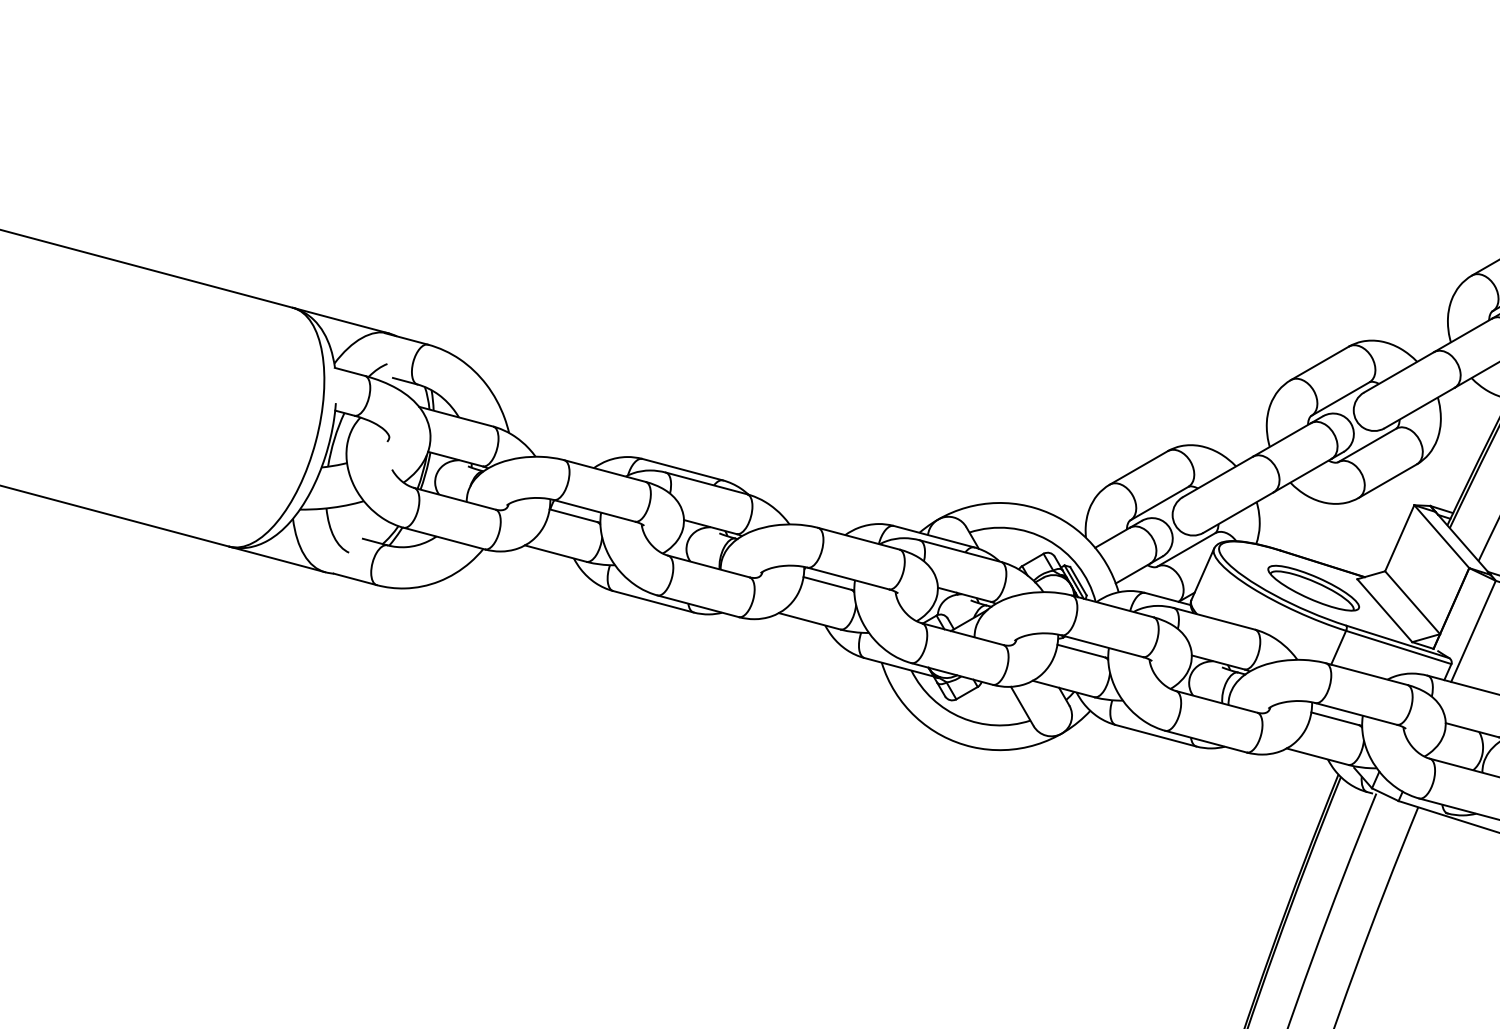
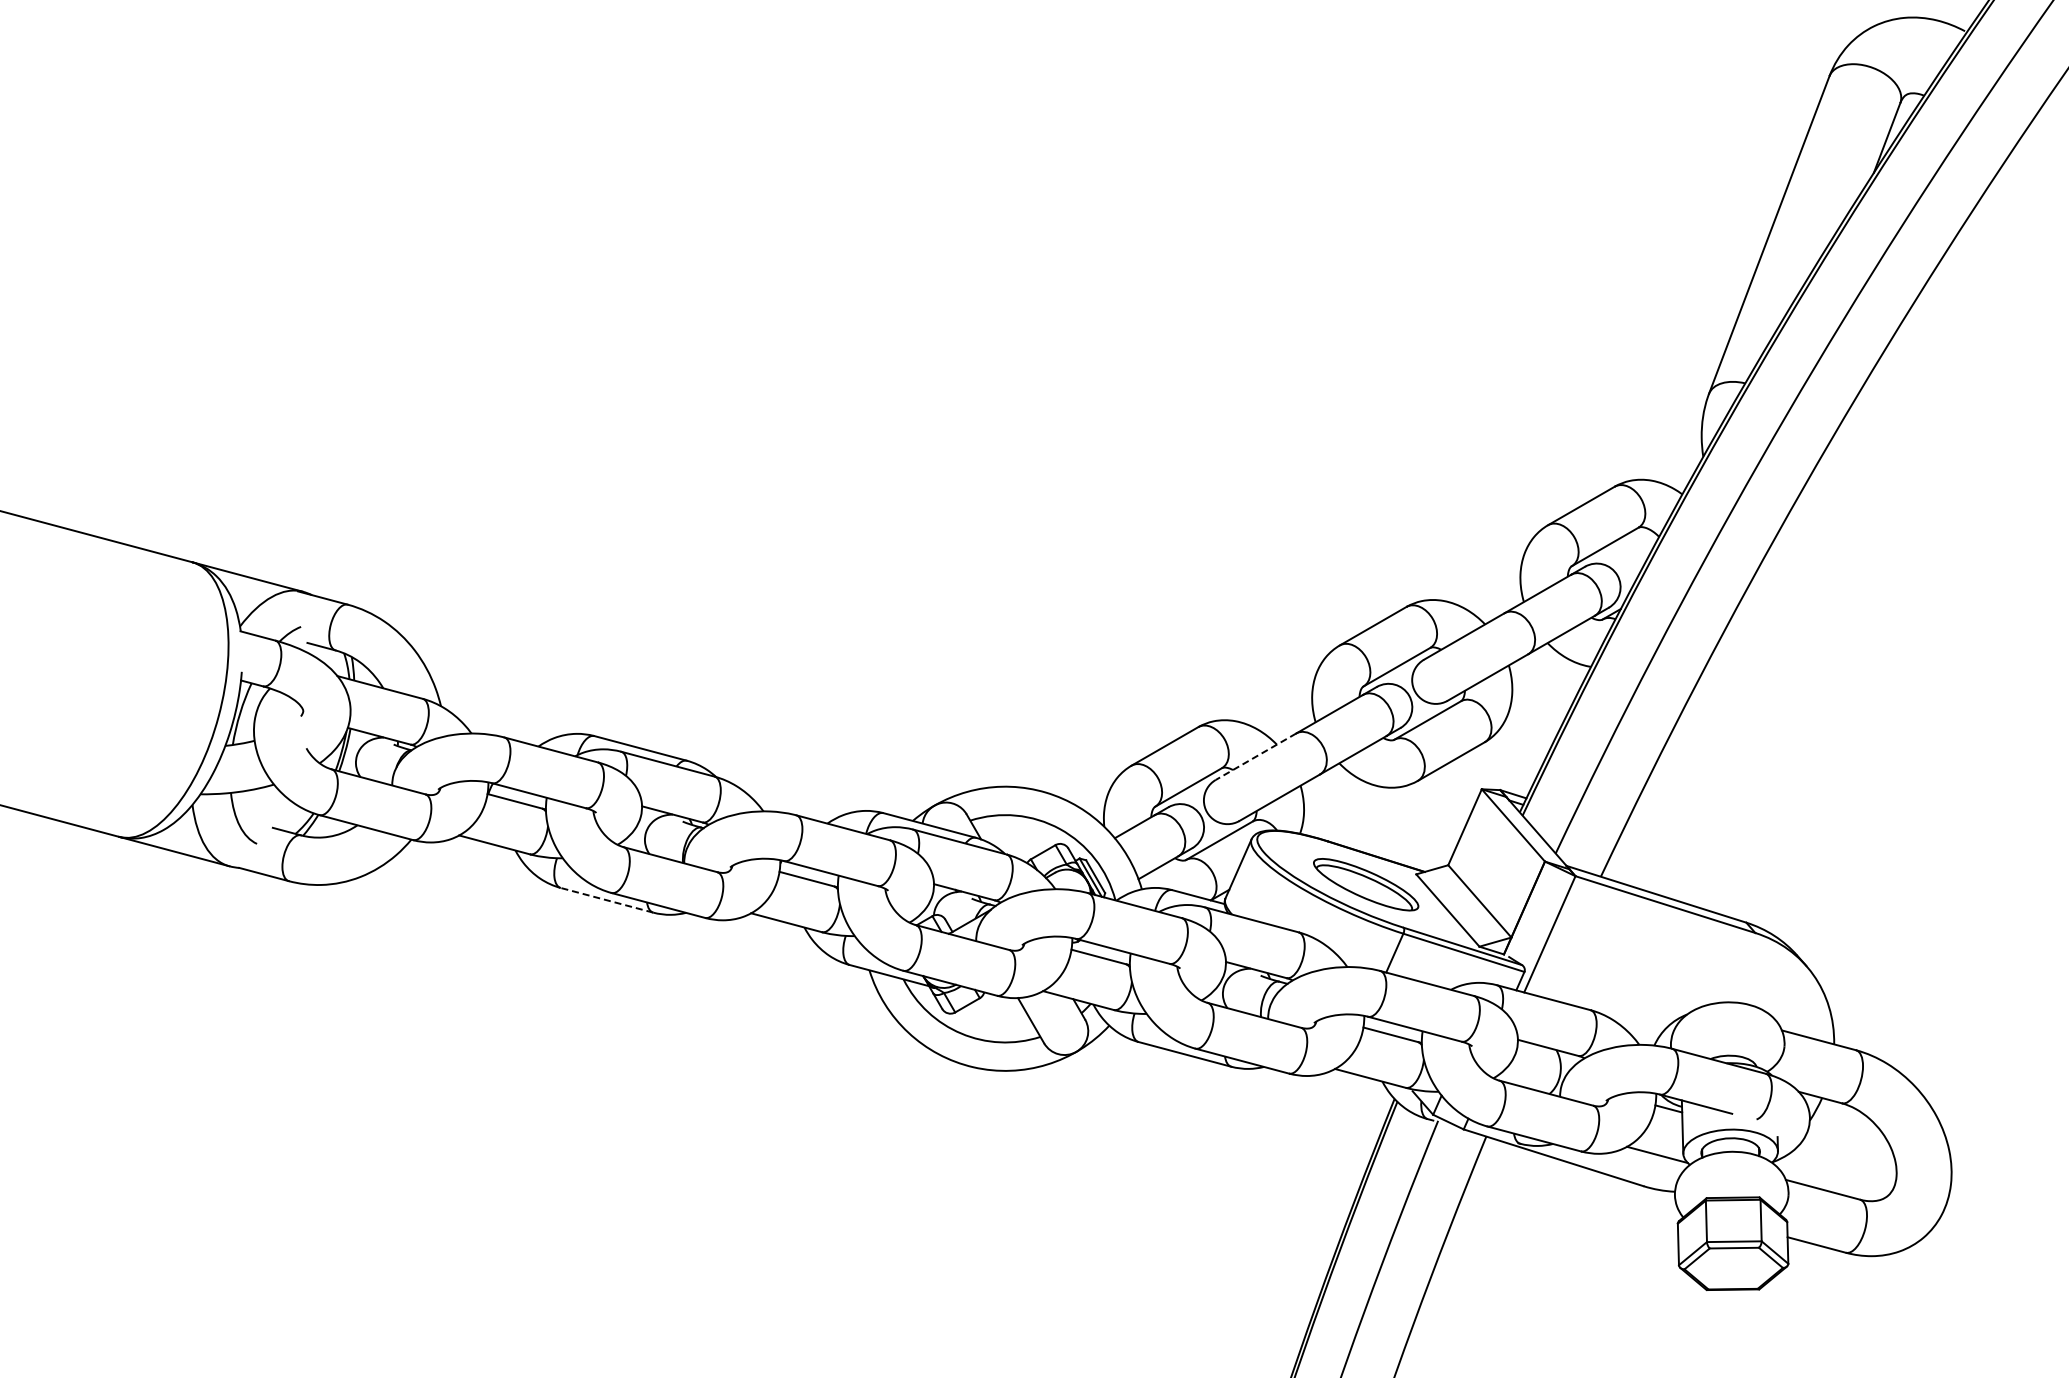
line: (1217, 476) -> (1255, 756), solid -> dashed
line: (653, 601) -> (606, 900), solid -> dashed

